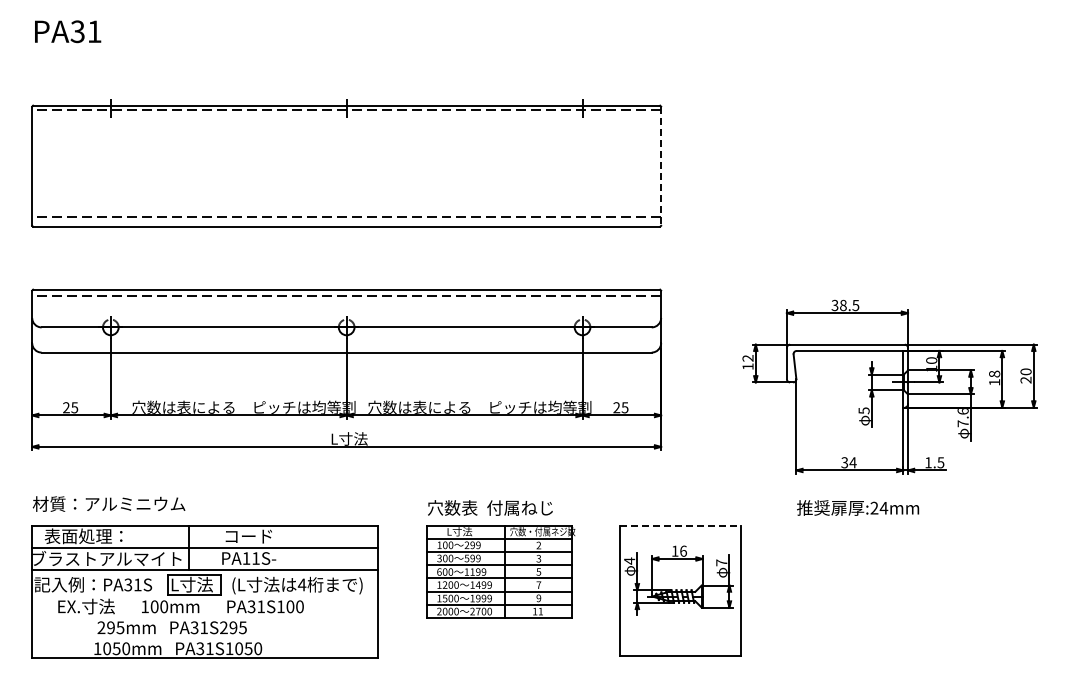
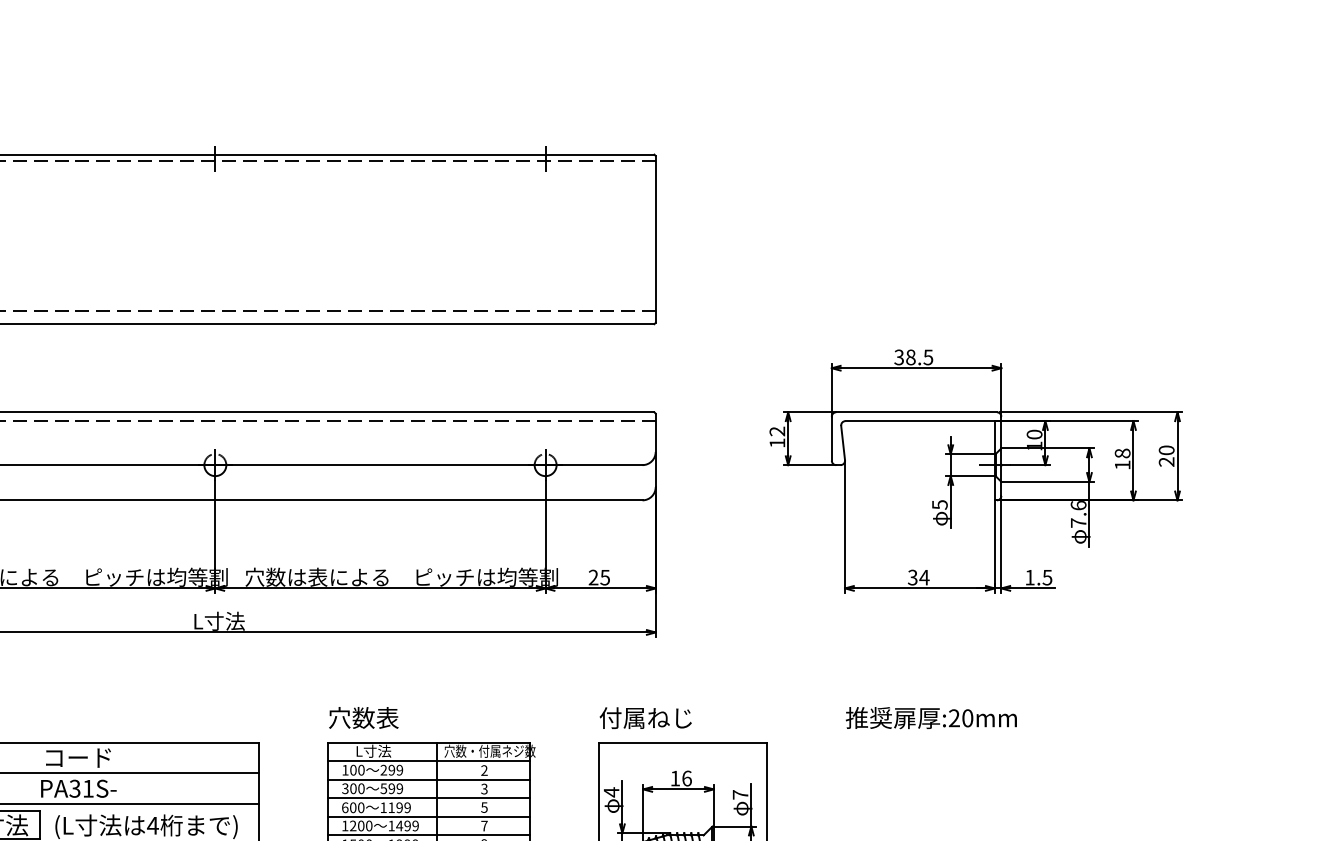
line: (661, 166) -> (656, 239), dashed -> solid
part: (889, 386) -> (975, 470), moved
text: (519, 507) -> (644, 717), moved
text: (883, 507) -> (967, 717), :24mm -> :20mm
line: (681, 525) -> (684, 742), dashed -> solid
text: (246, 558) -> (75, 788), PA11S- -> PA31S-

